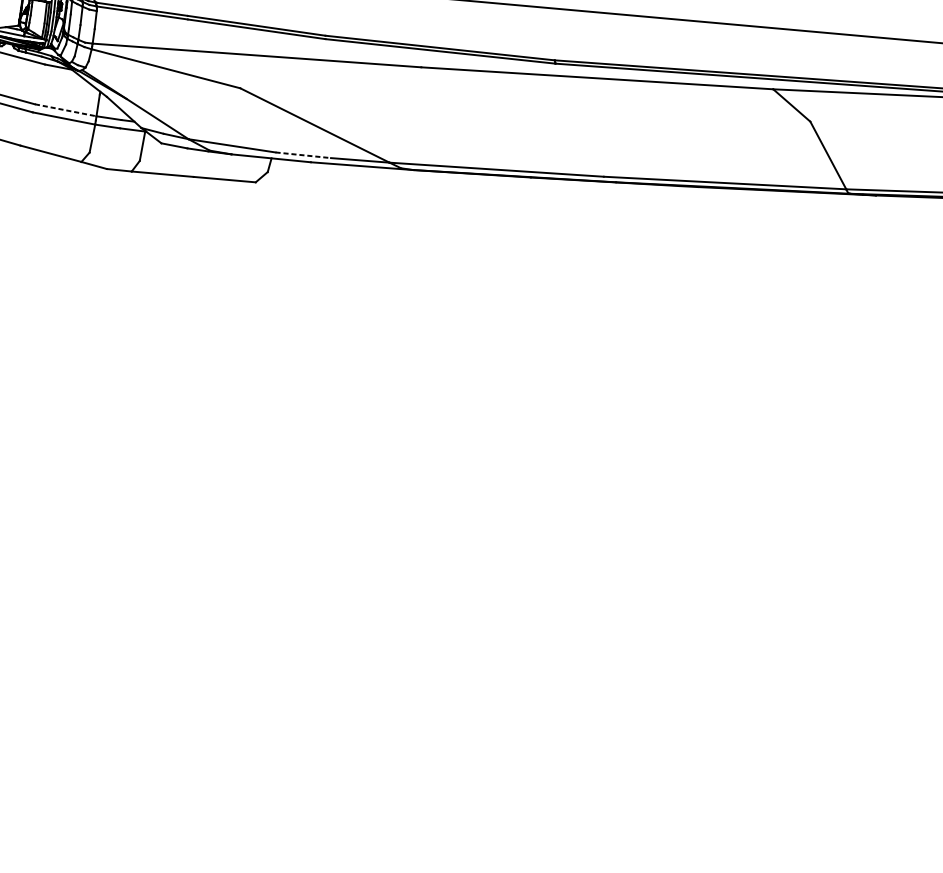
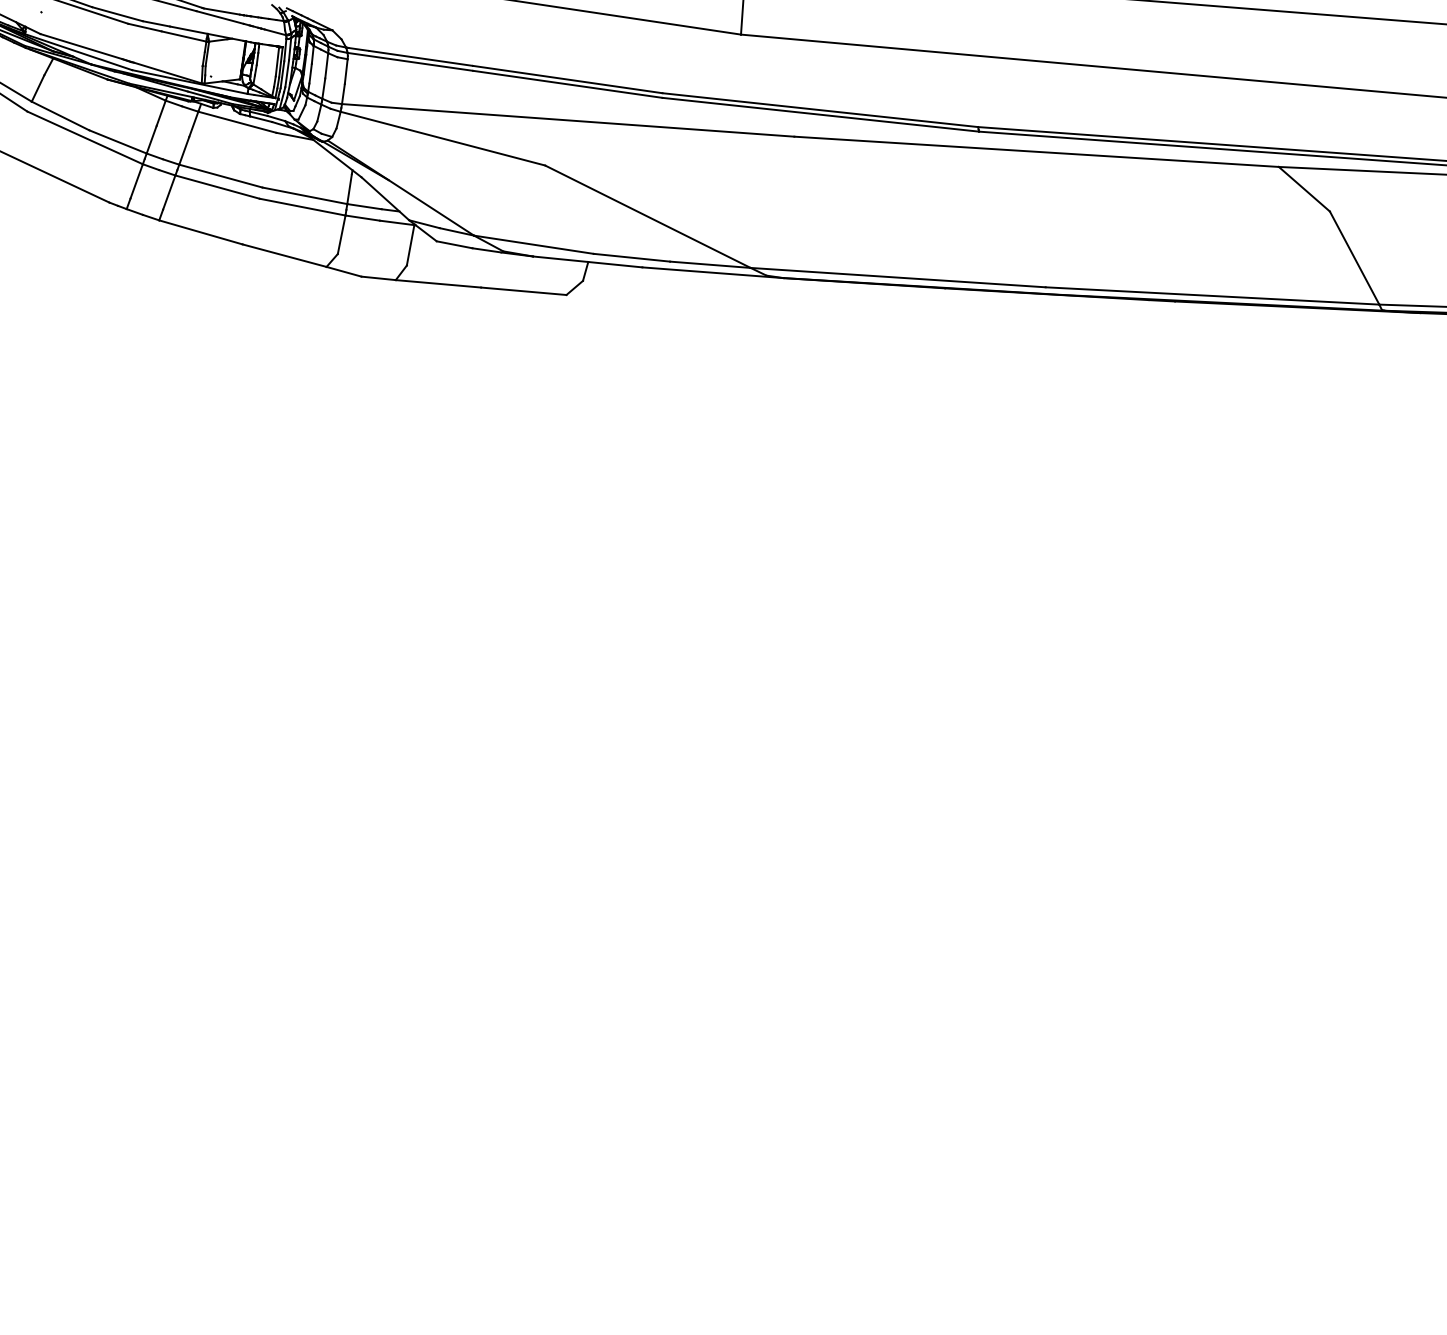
line: (66, 110) -> (305, 195), dashed -> solid
line: (303, 155) -> (632, 257), dashed -> solid

